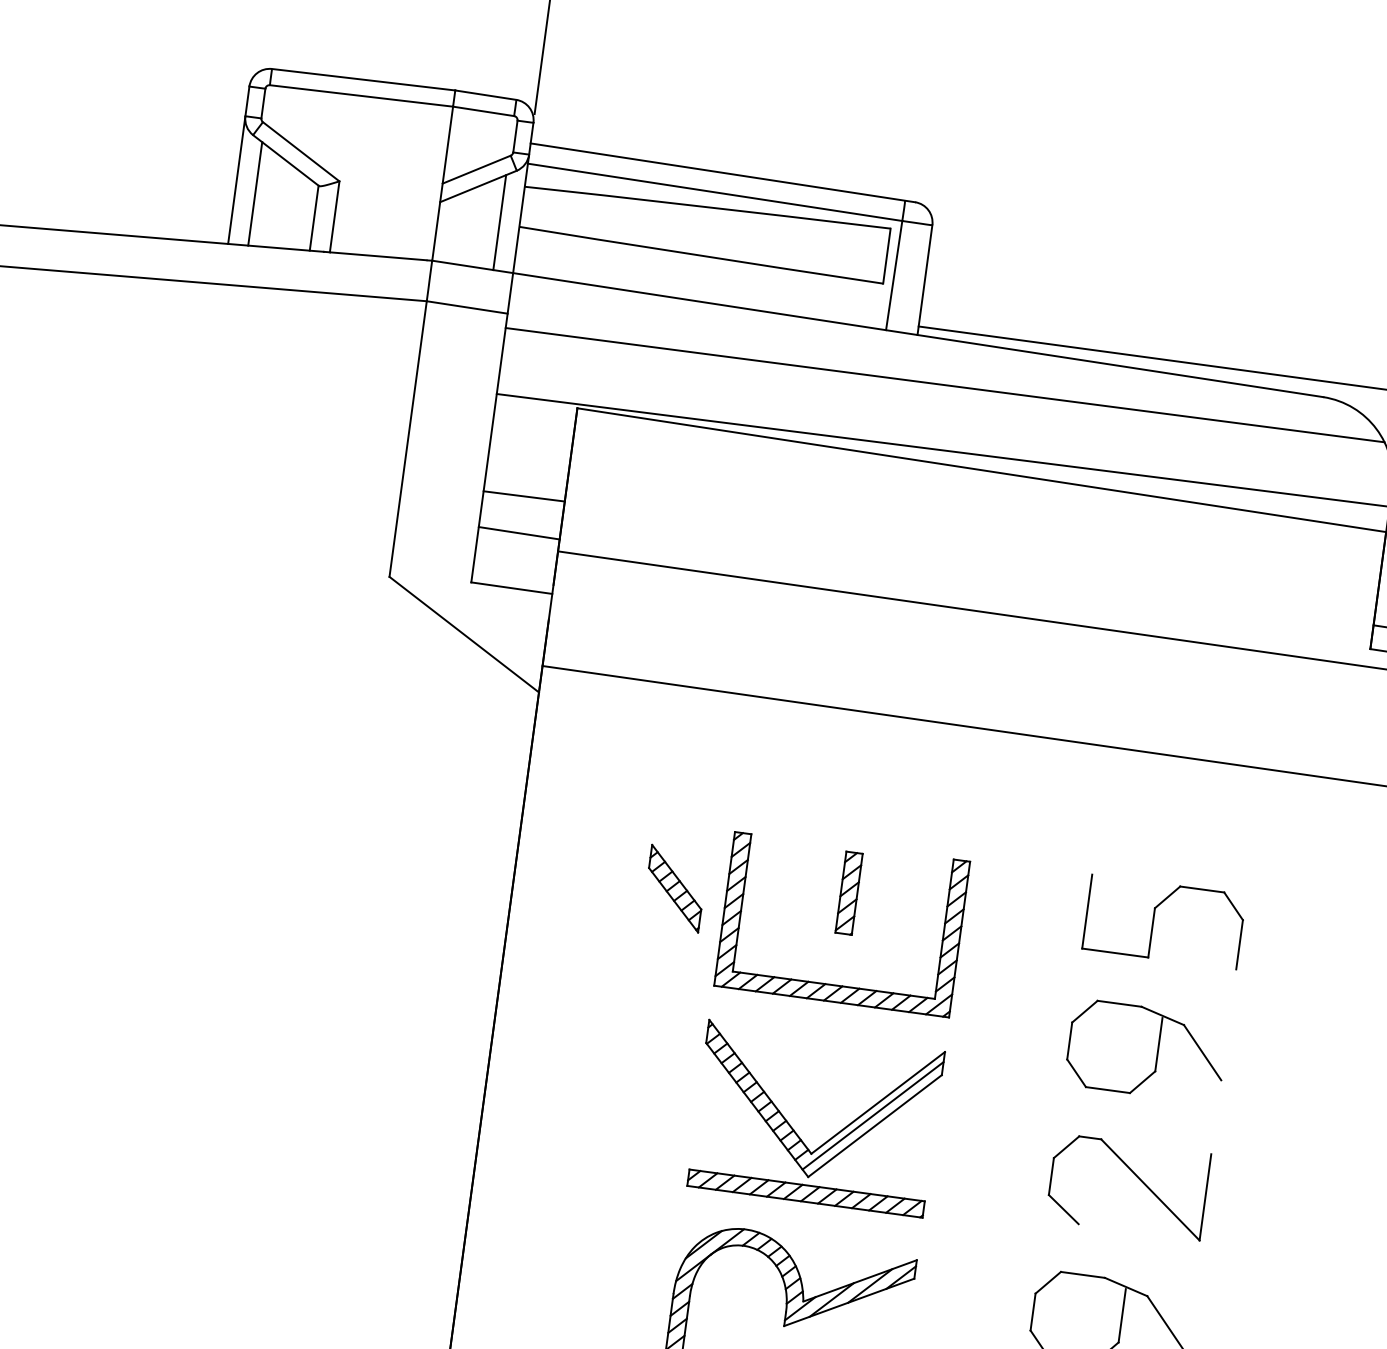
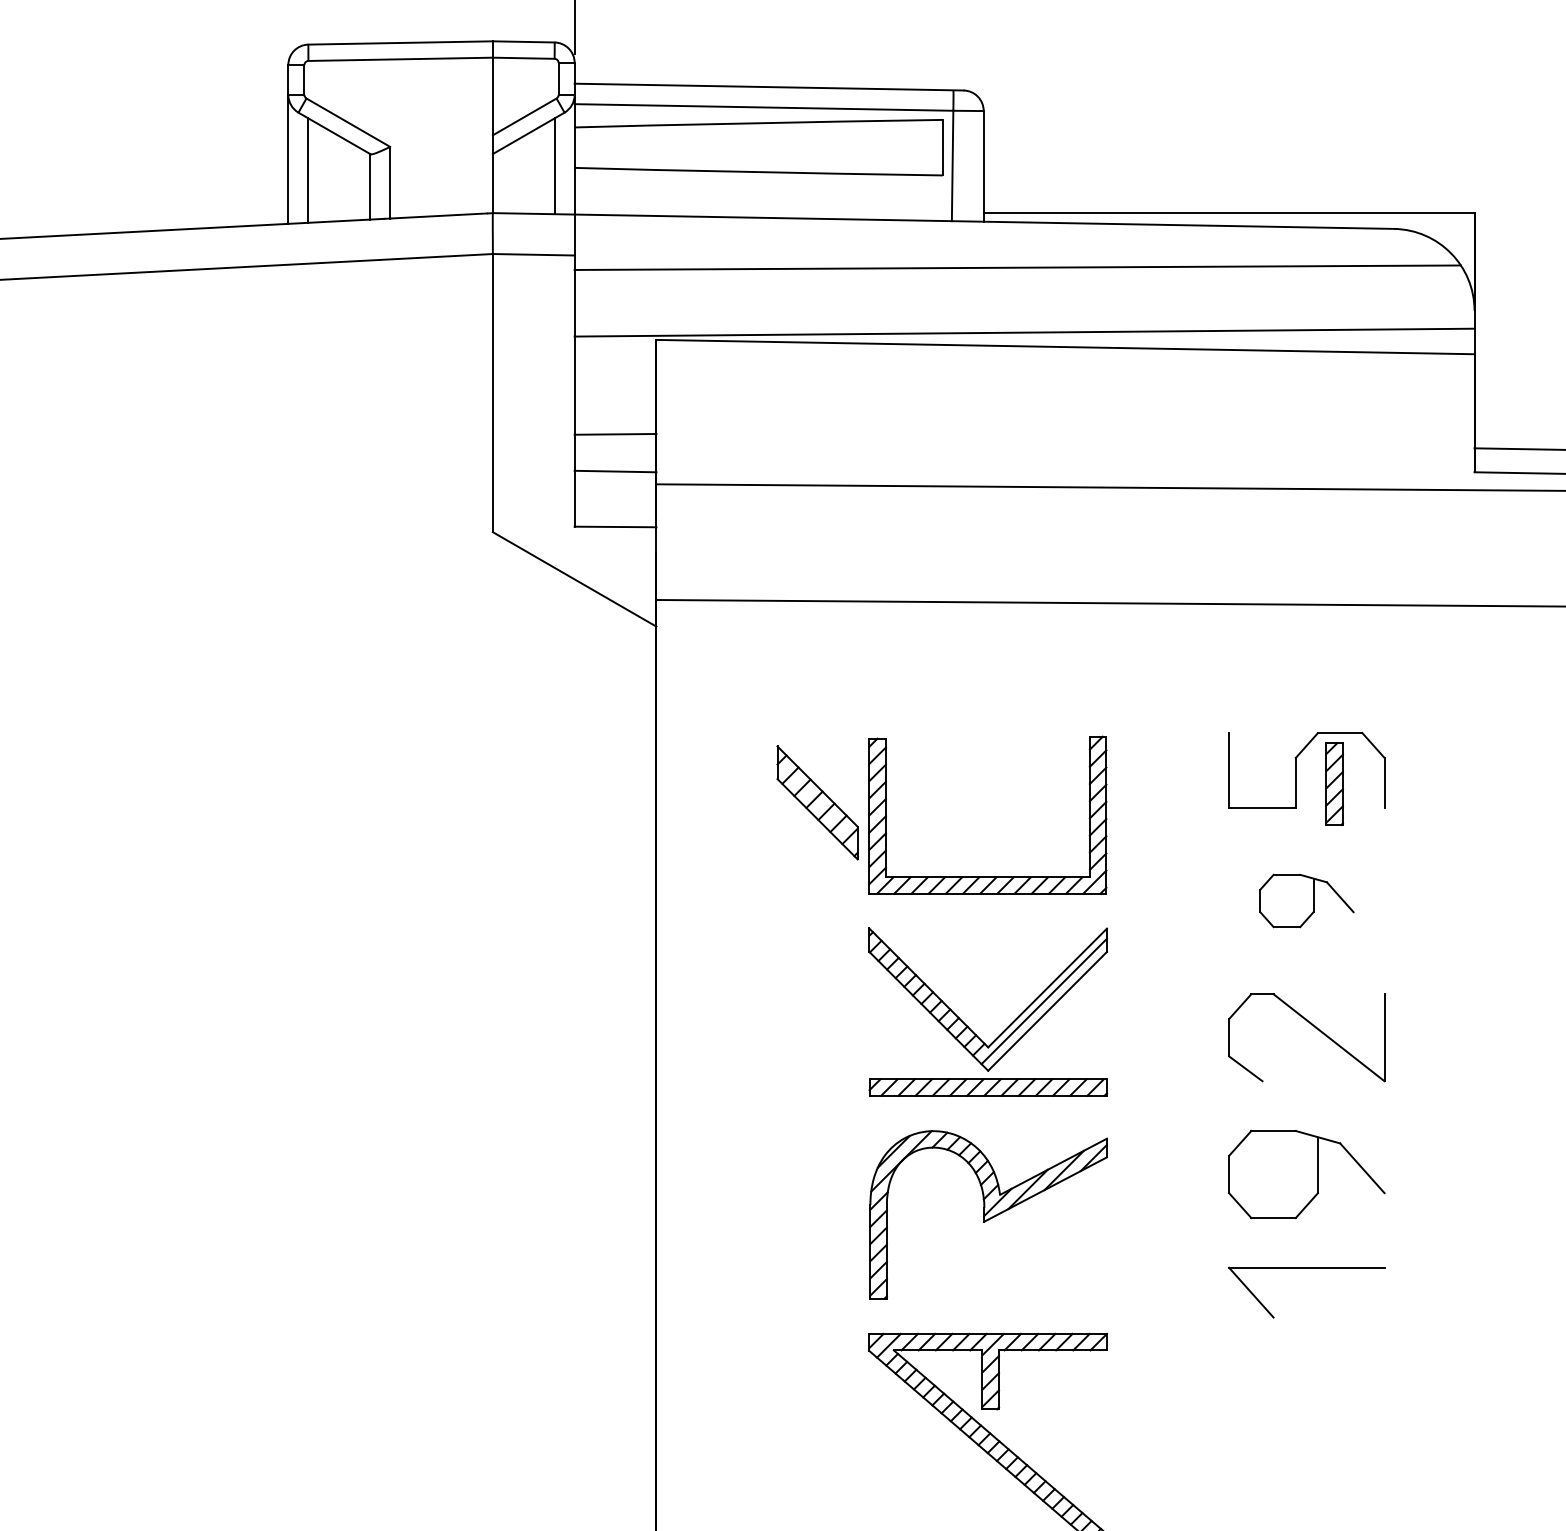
part: (675, 888) -> (817, 802), size x1.4
part: (848, 893) -> (1334, 784), moved
part: (1146, 1050) -> (1306, 900), size x0.6

